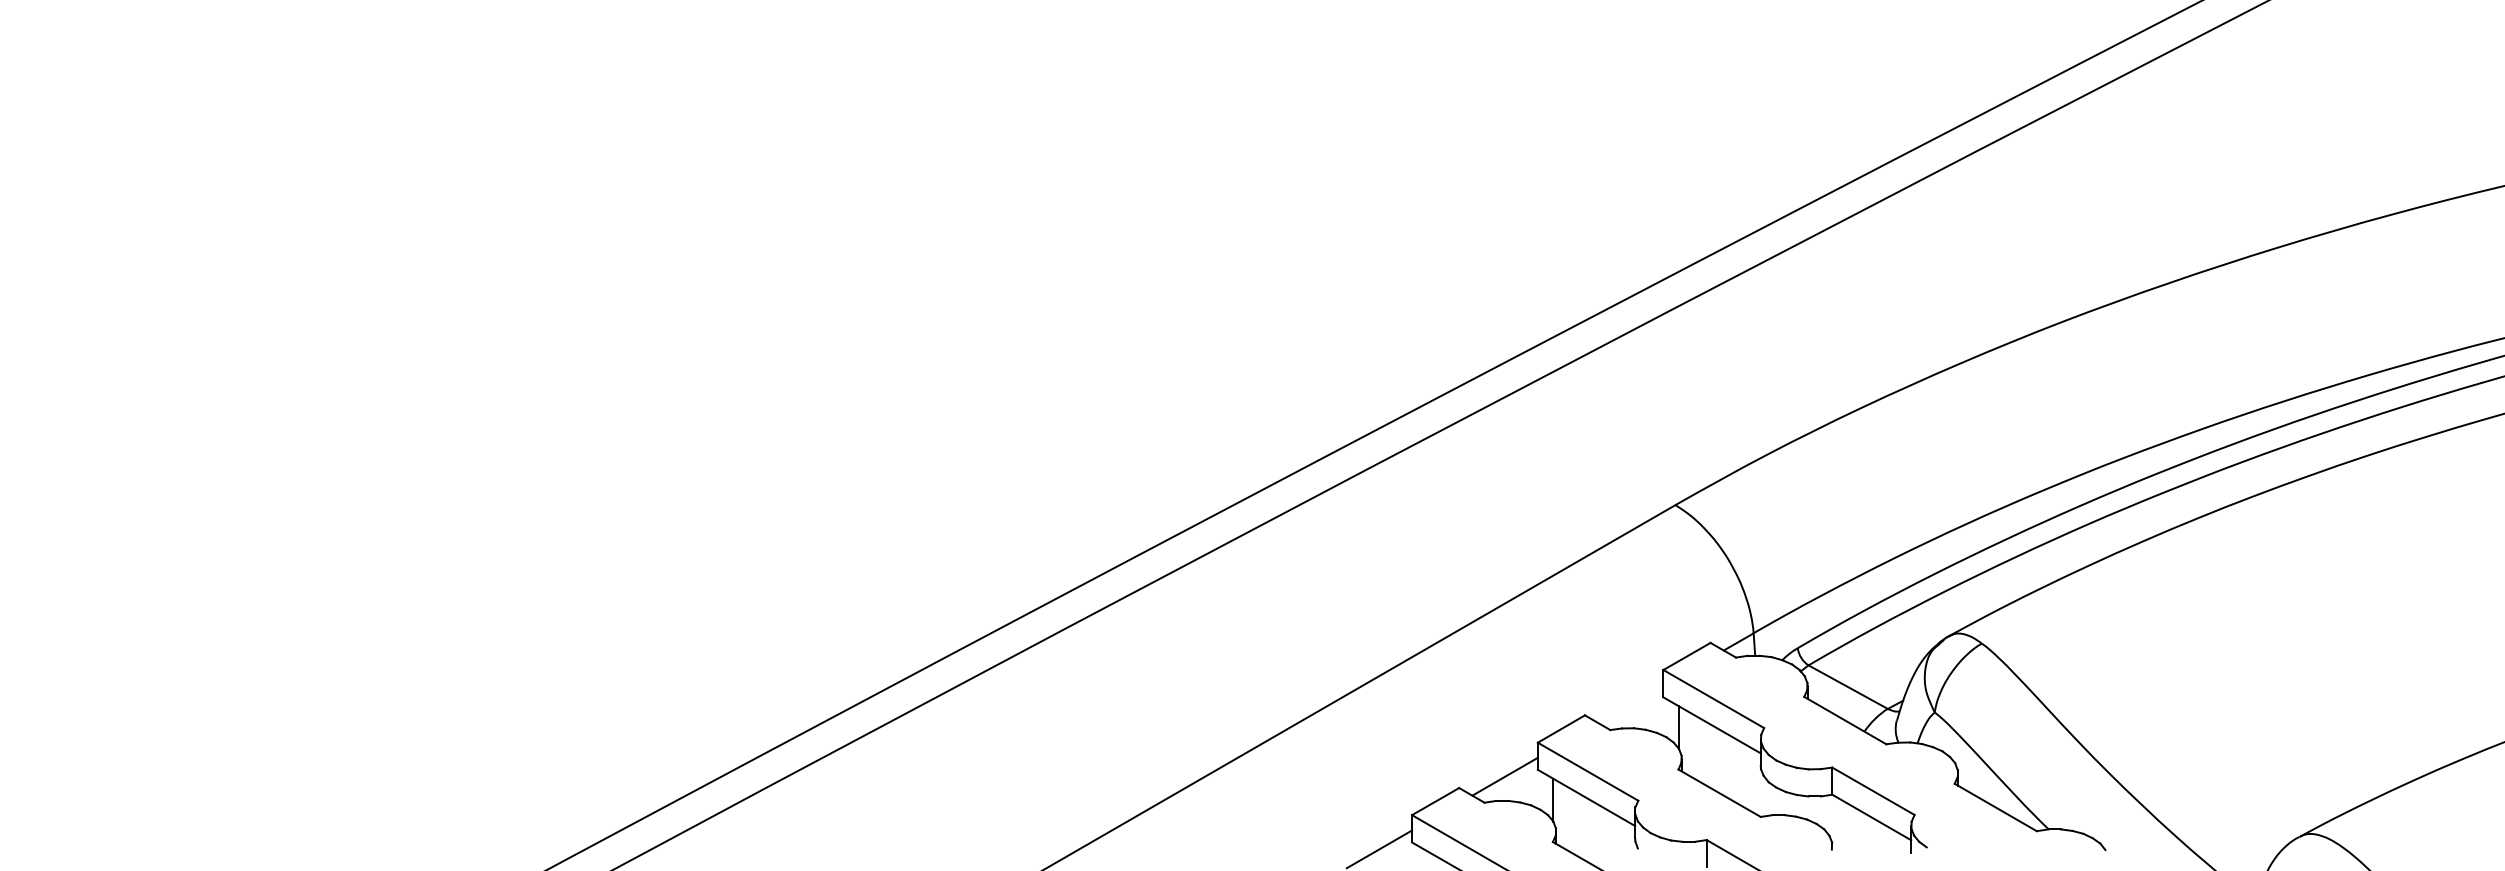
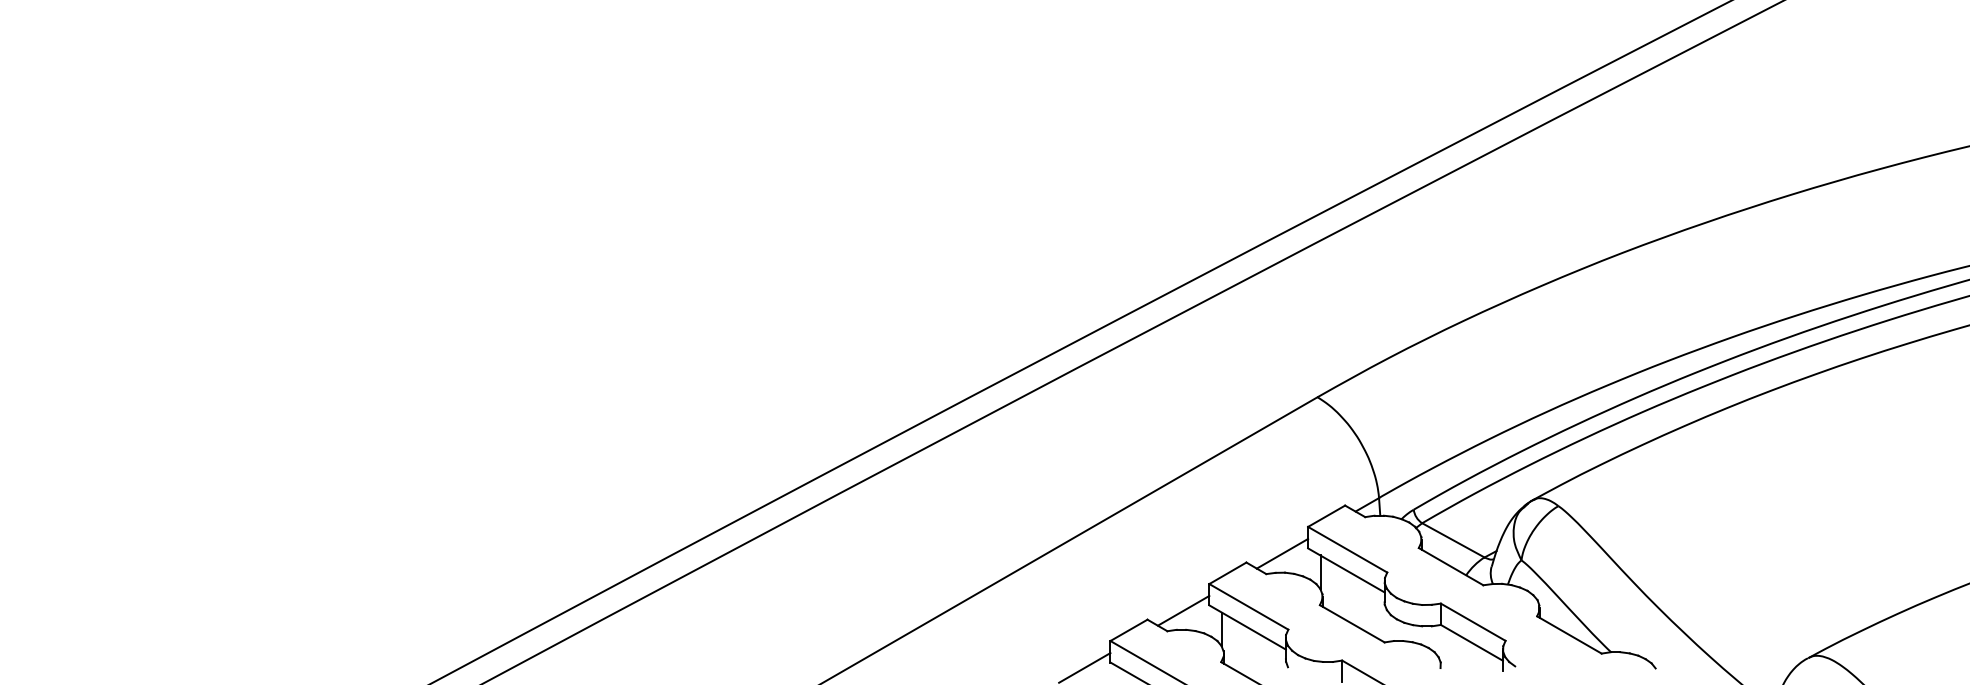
line: (1630, 703) -> (1282, 553), added

